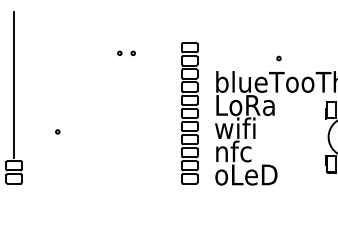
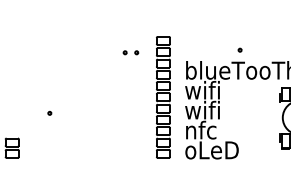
part: (125, 53) -> (130, 52), moved
line: (14, 84) -> (12, 72), removed
text: (244, 105) -> (210, 90), LoRa -> wifi

